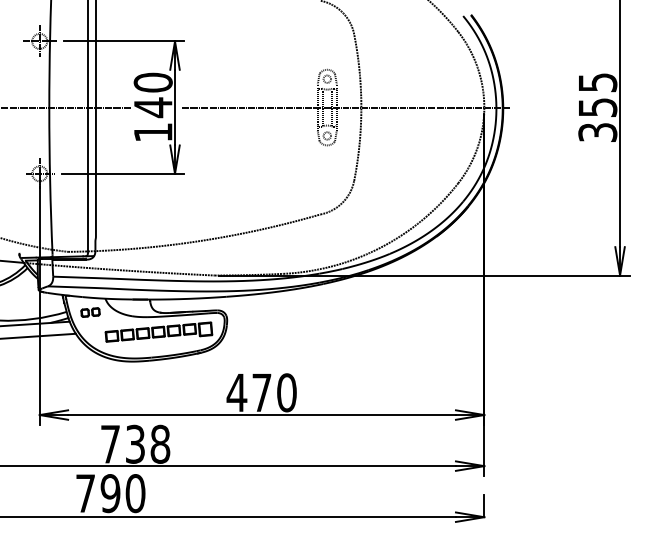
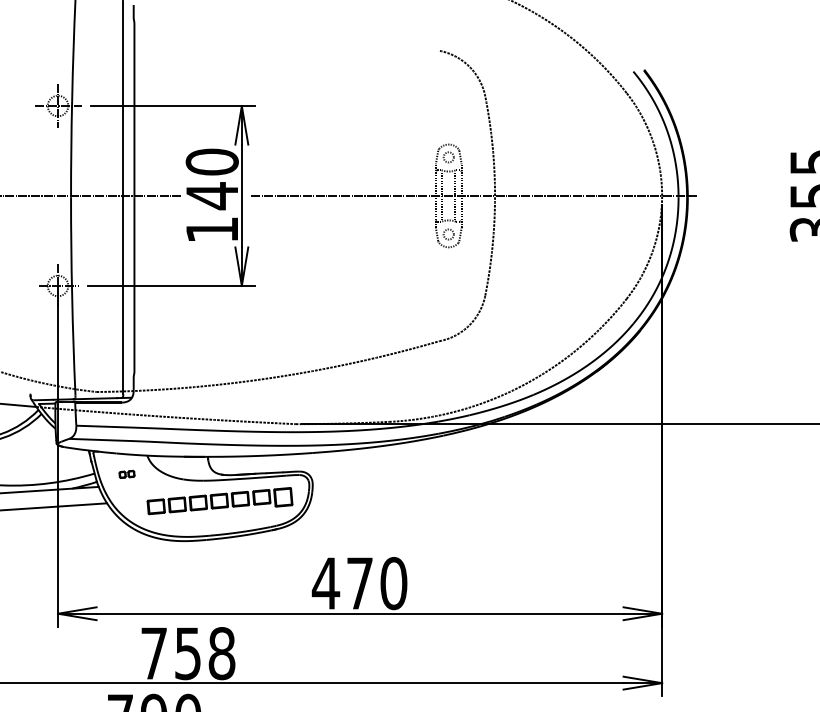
part: (90, 312) -> (127, 474), size x0.6
text: (135, 443) -> (188, 652), 738 -> 758

